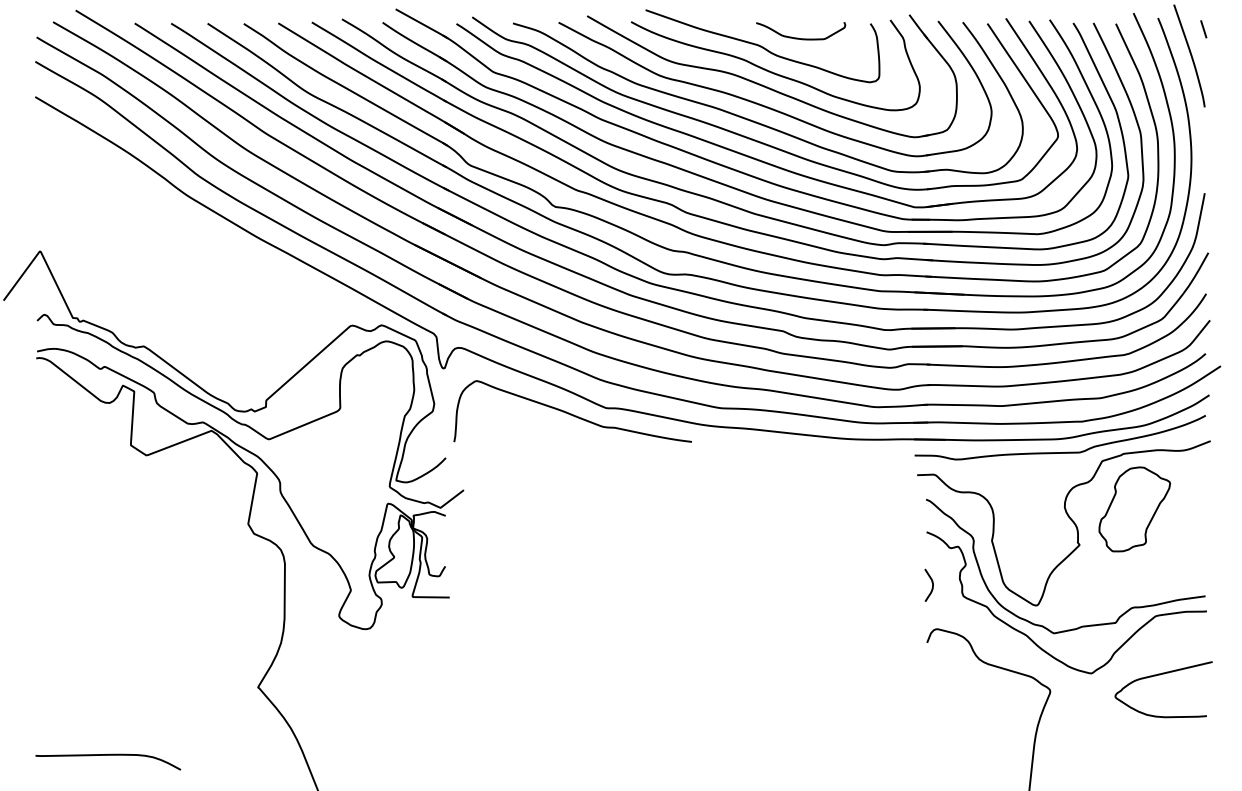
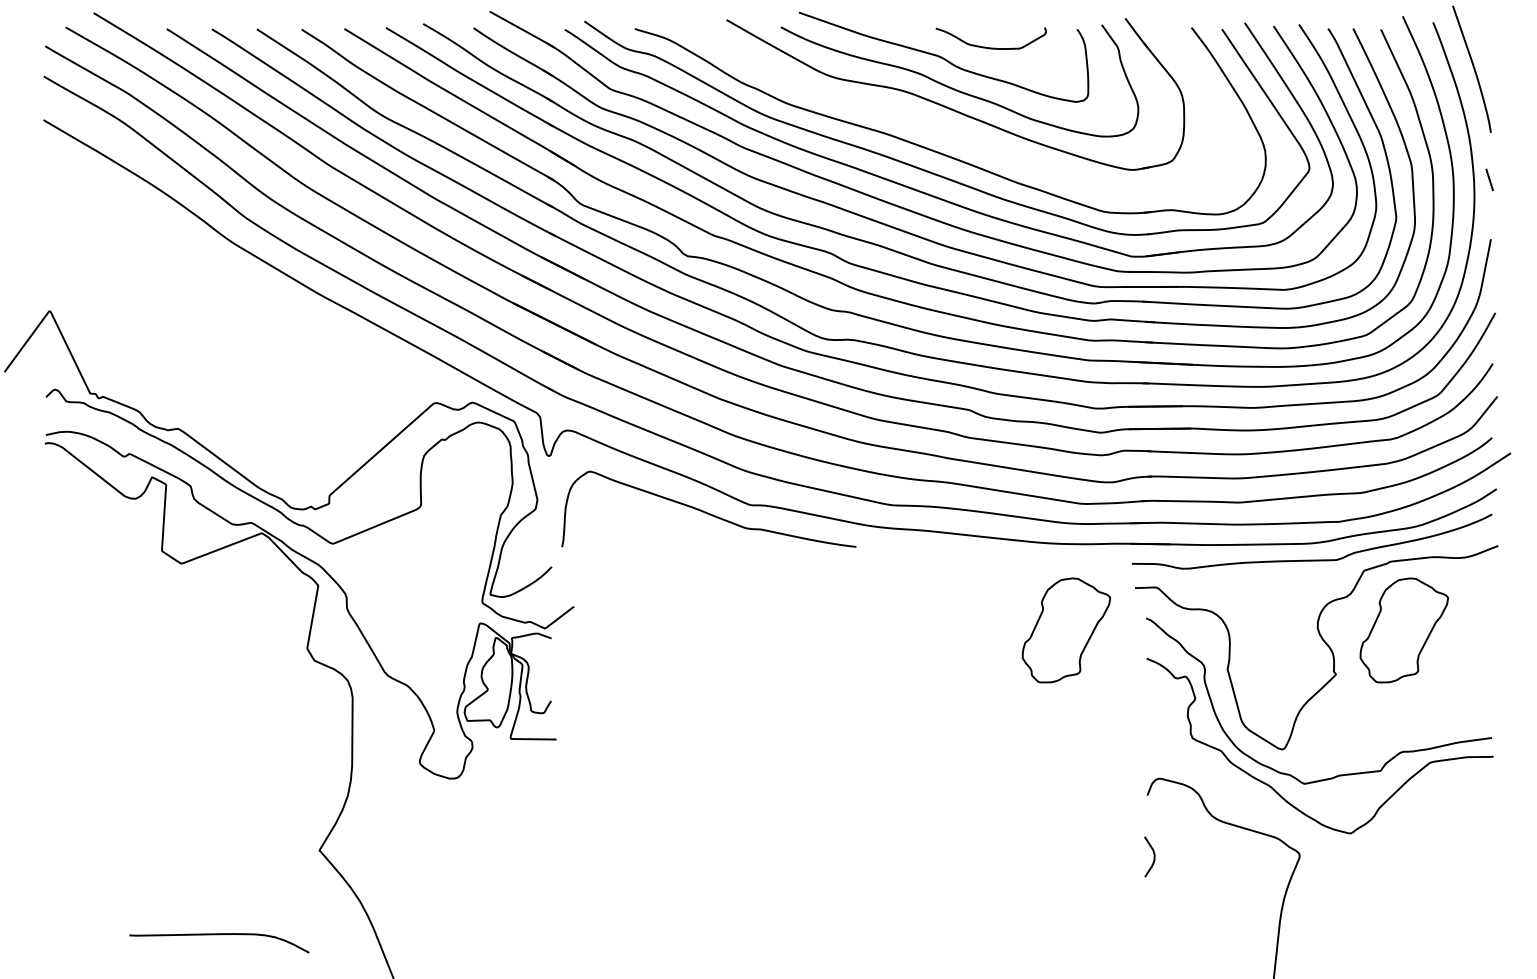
line: (1203, 29) -> (1489, 180), moved
part: (768, 106) -> (951, 131), removed
part: (861, 509) -> (1066, 630), added
curve: (931, 582) -> (1152, 853), moved
curve: (1160, 675) -> (1436, 836), removed
curve: (108, 755) -> (219, 935), moved

